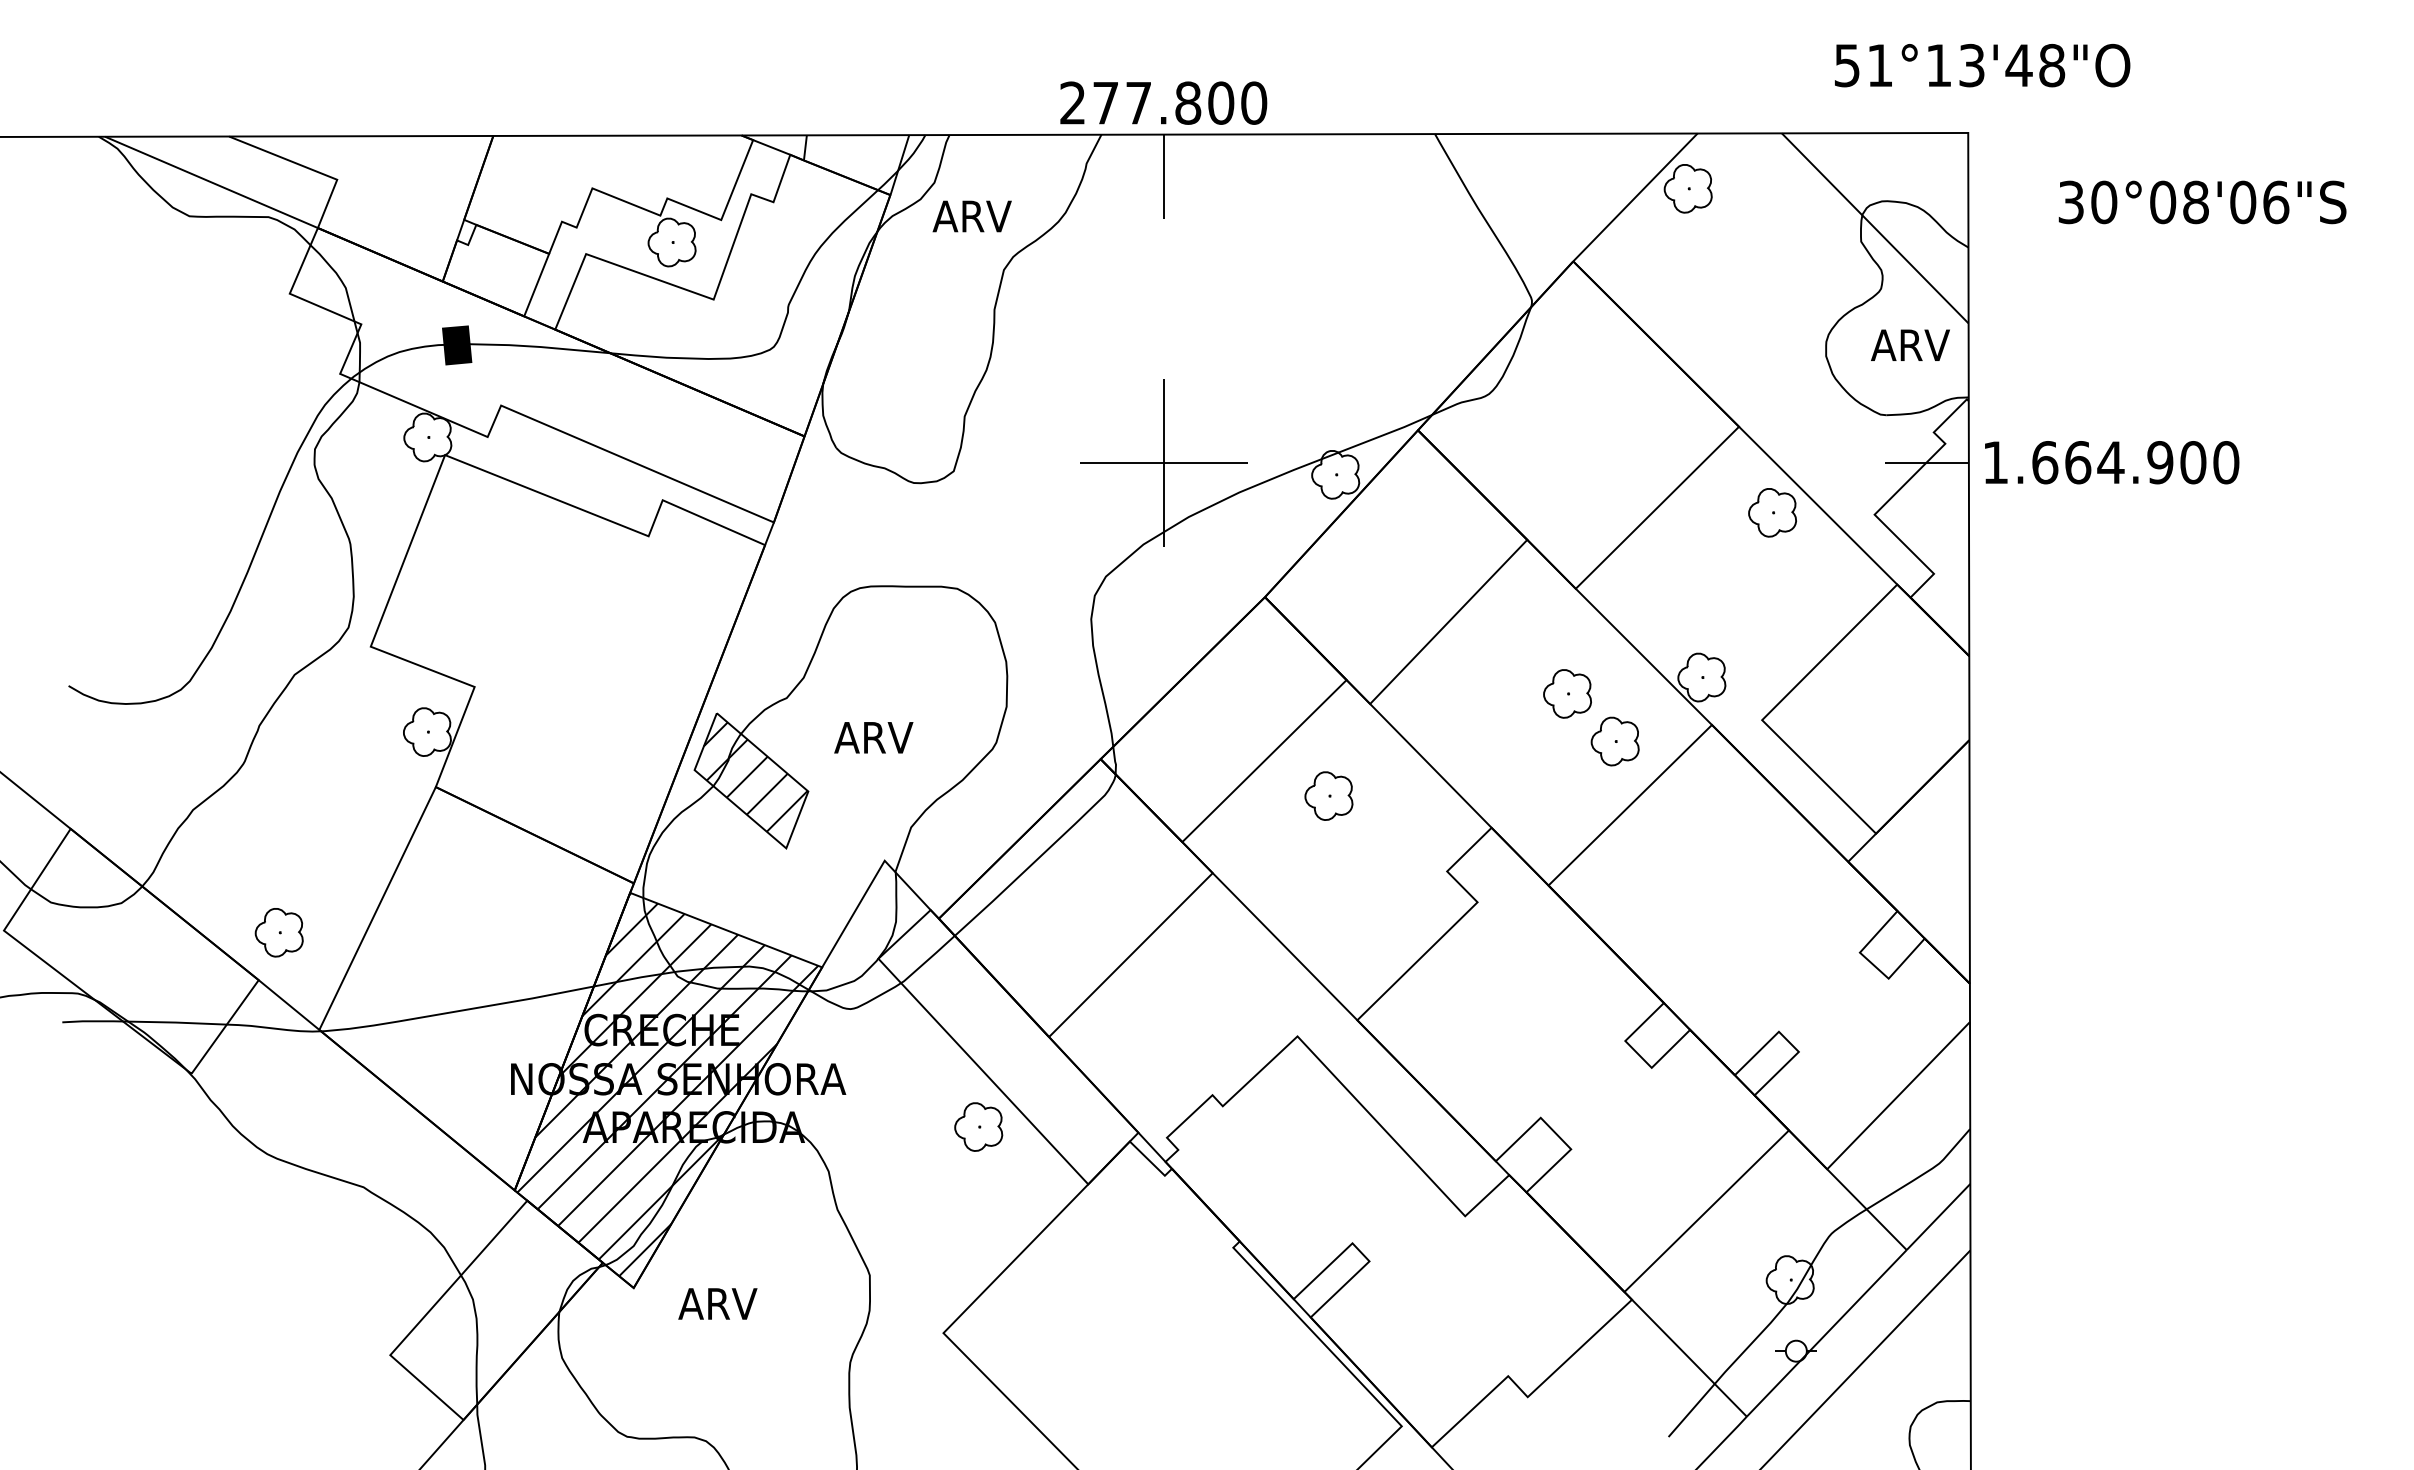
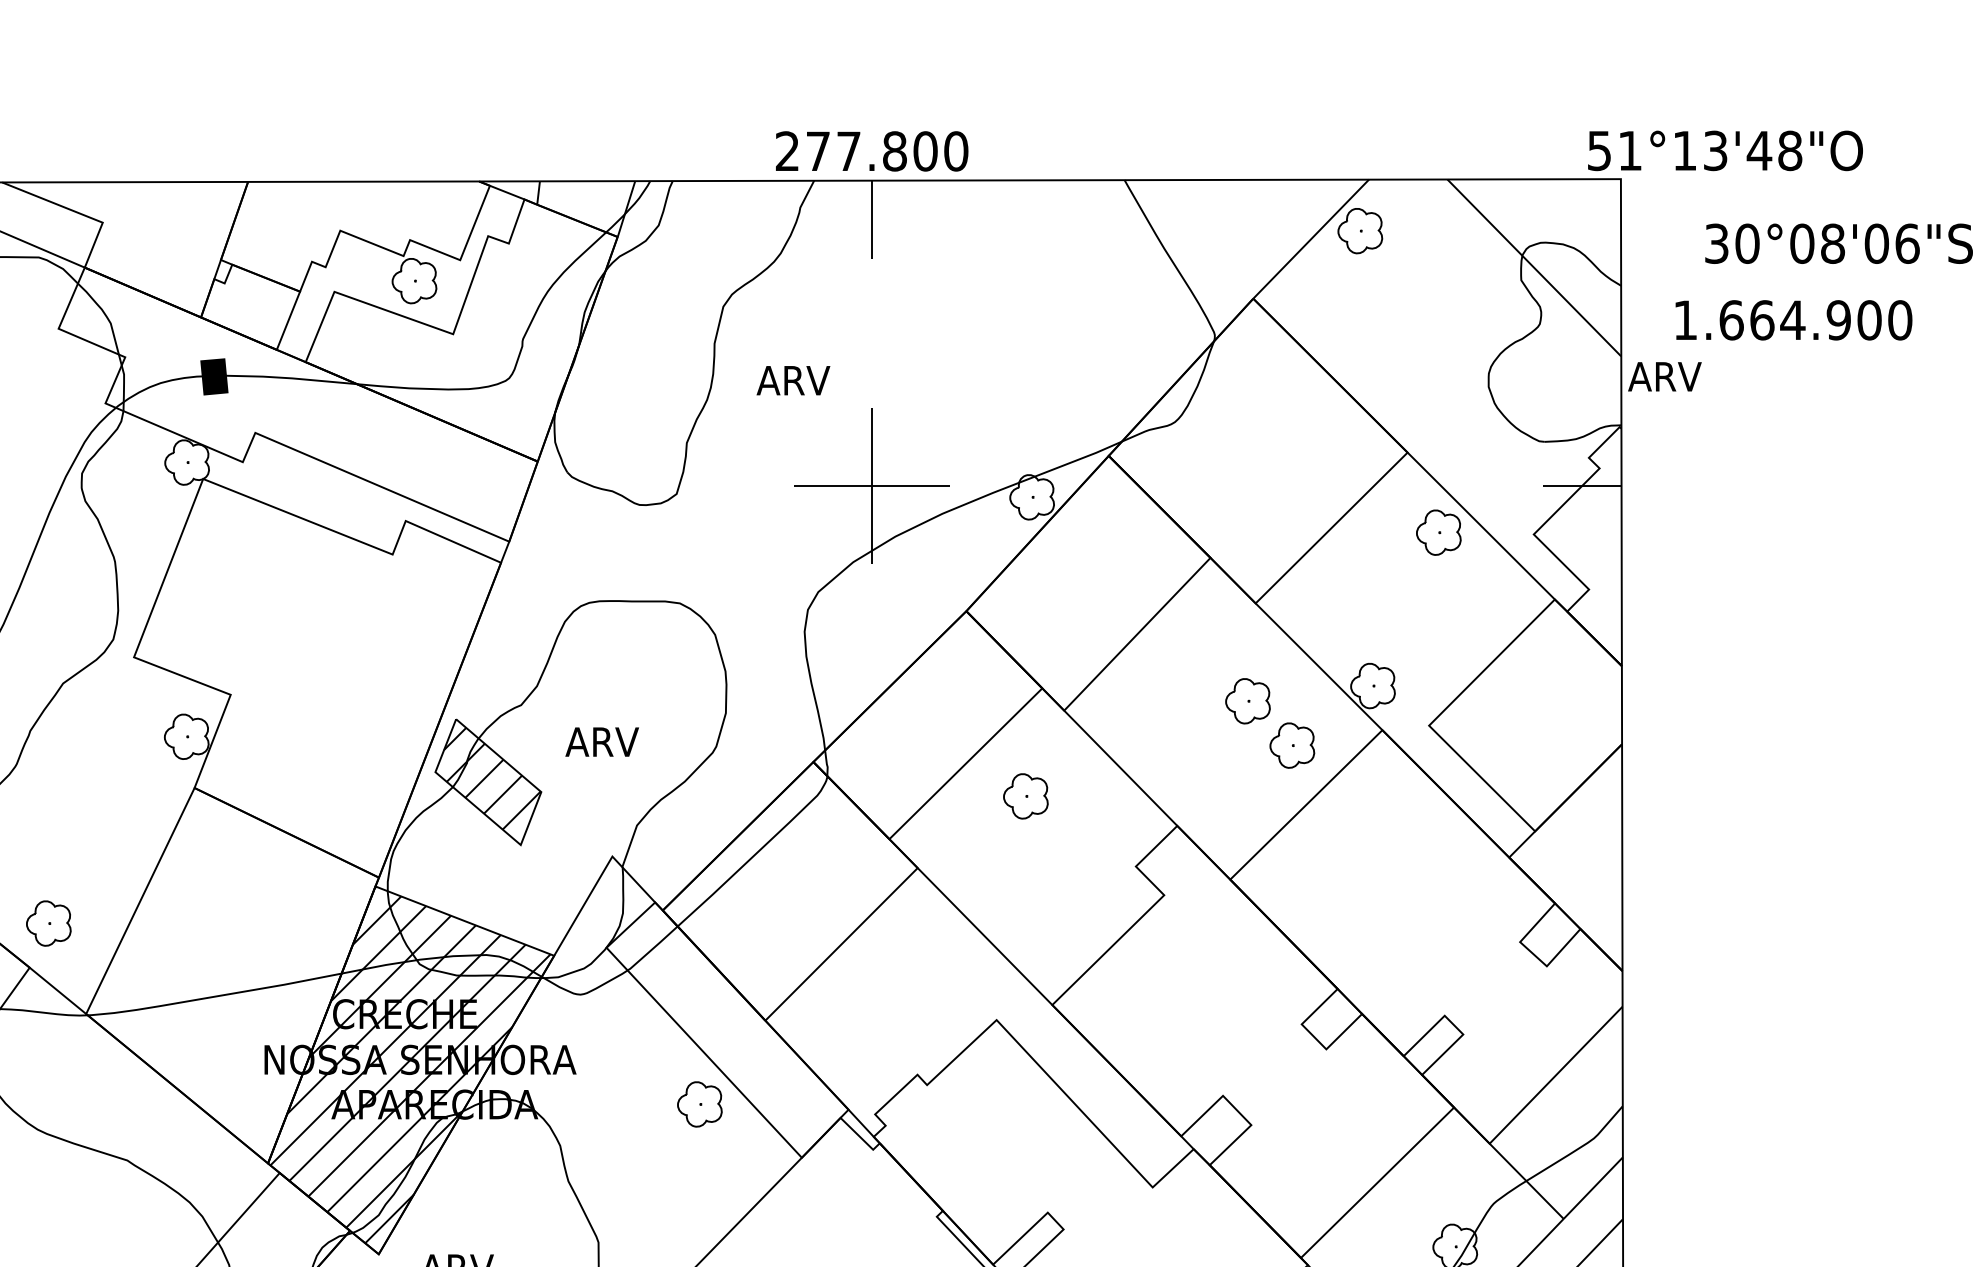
text: (1982, 65) -> (1725, 150), moved
text: (971, 216) -> (792, 380), moved
text: (1910, 344) -> (1664, 376), moved
text: (2112, 462) -> (1794, 320), moved

